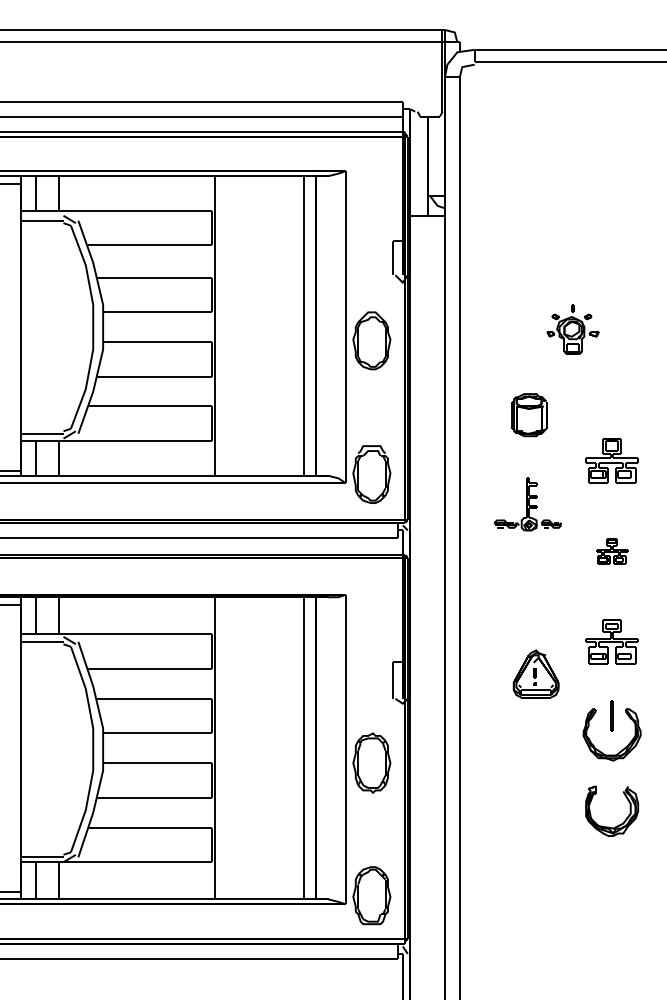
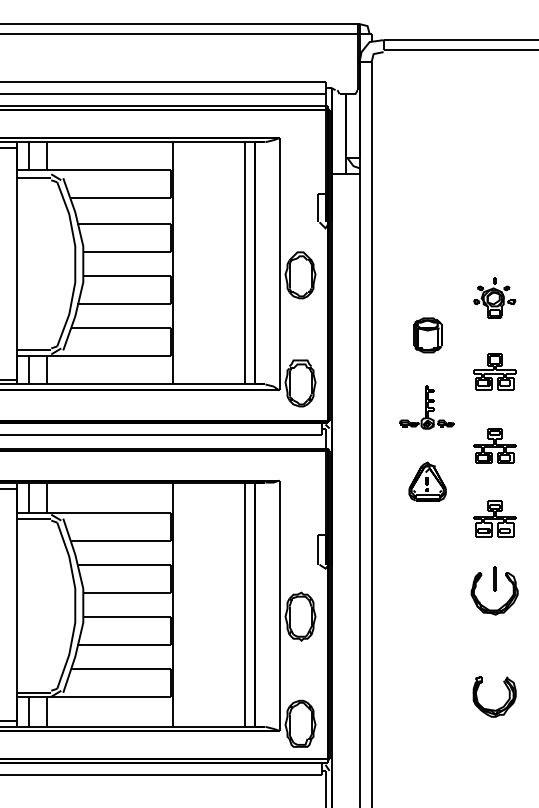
part: (572, 329) -> (494, 298), moved
part: (611, 550) -> (494, 444), size x1.67
part: (535, 673) -> (427, 481), moved
part: (623, 821) -> (503, 705), moved

